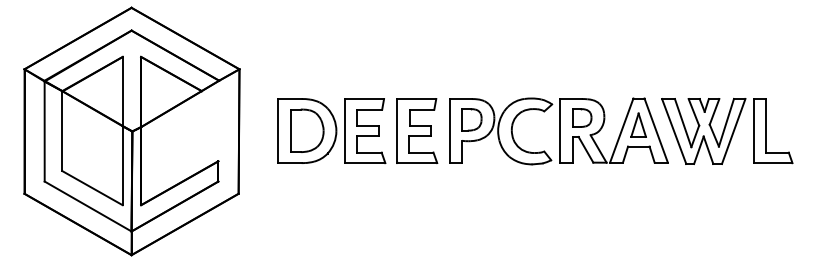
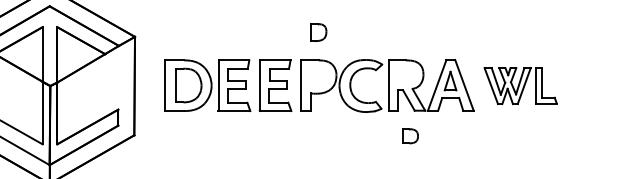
part: (582, 117) -> (410, 135), moved
part: (471, 119) -> (318, 32), moved
part: (727, 131) -> (520, 86), size x0.7

